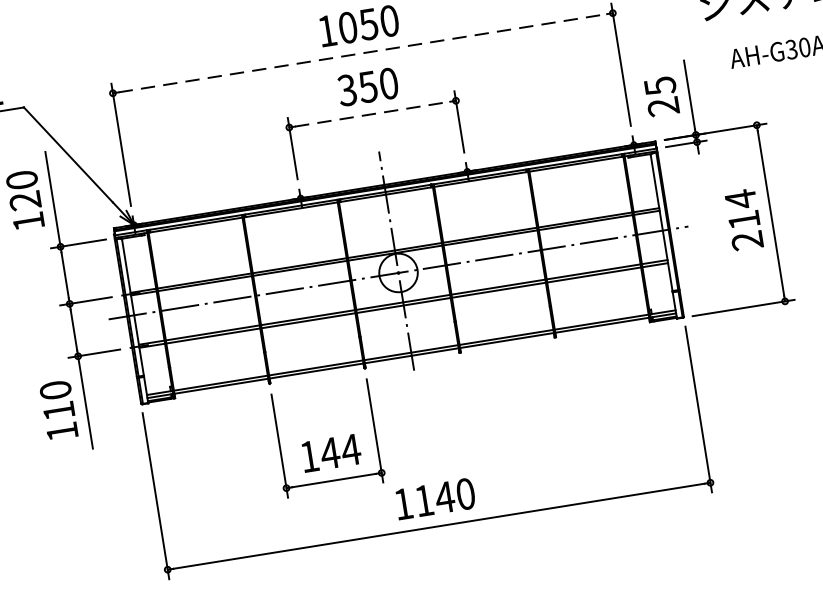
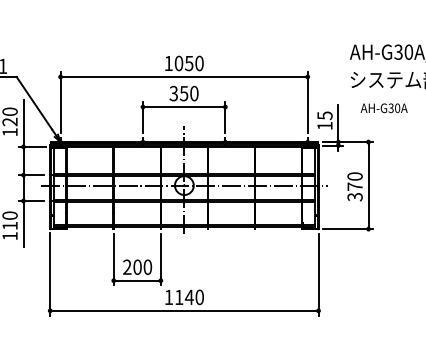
line: (363, 52) -> (184, 76), dashed -> solid
text: (662, 106) -> (324, 125), 25 -> 15
line: (373, 114) -> (184, 107), dashed -> solid
text: (742, 219) -> (354, 186), 214 -> 370
text: (329, 451) -> (137, 266), 144 -> 200

